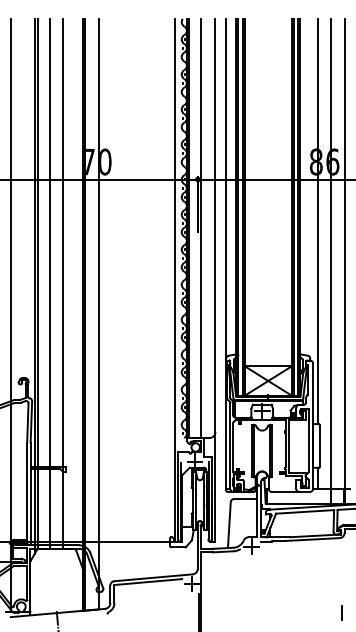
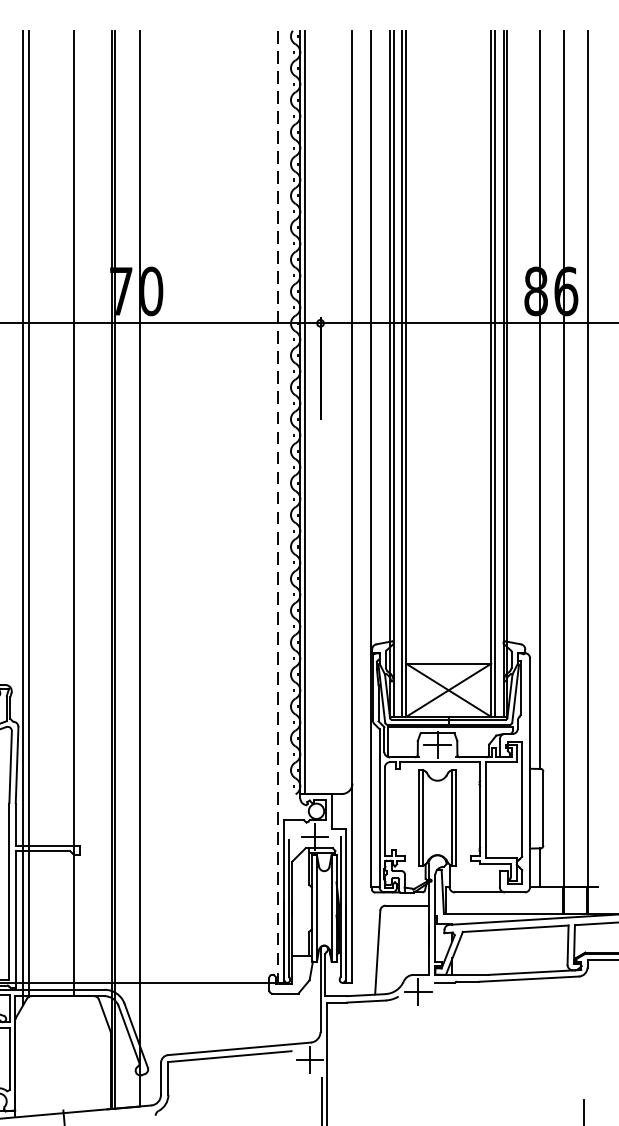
line: (201, 227) -> (326, 410), removed
line: (174, 280) -> (277, 507), solid -> dashed
line: (49, 283) -> (50, 512), removed

